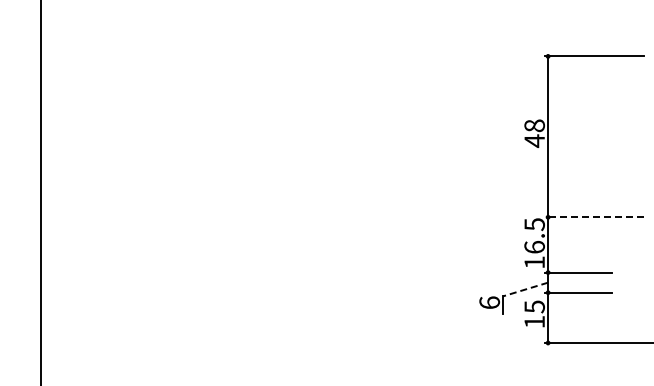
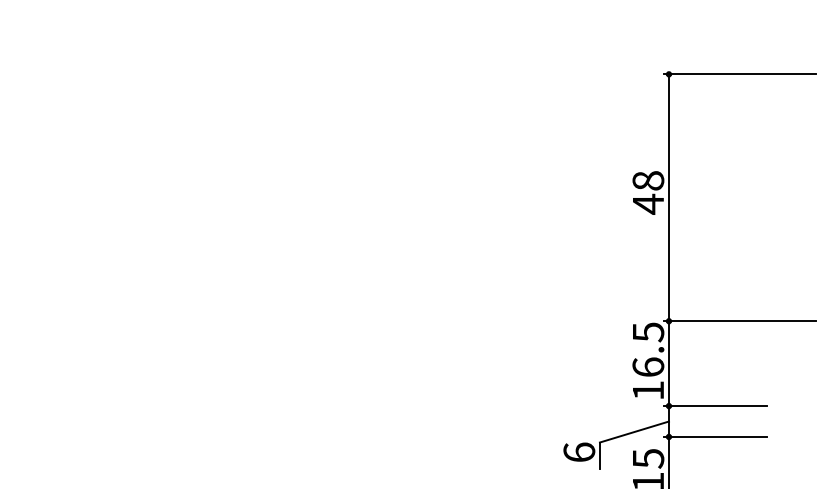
line: (593, 217) -> (738, 321), dashed -> solid
line: (525, 289) -> (634, 432), dashed -> solid

